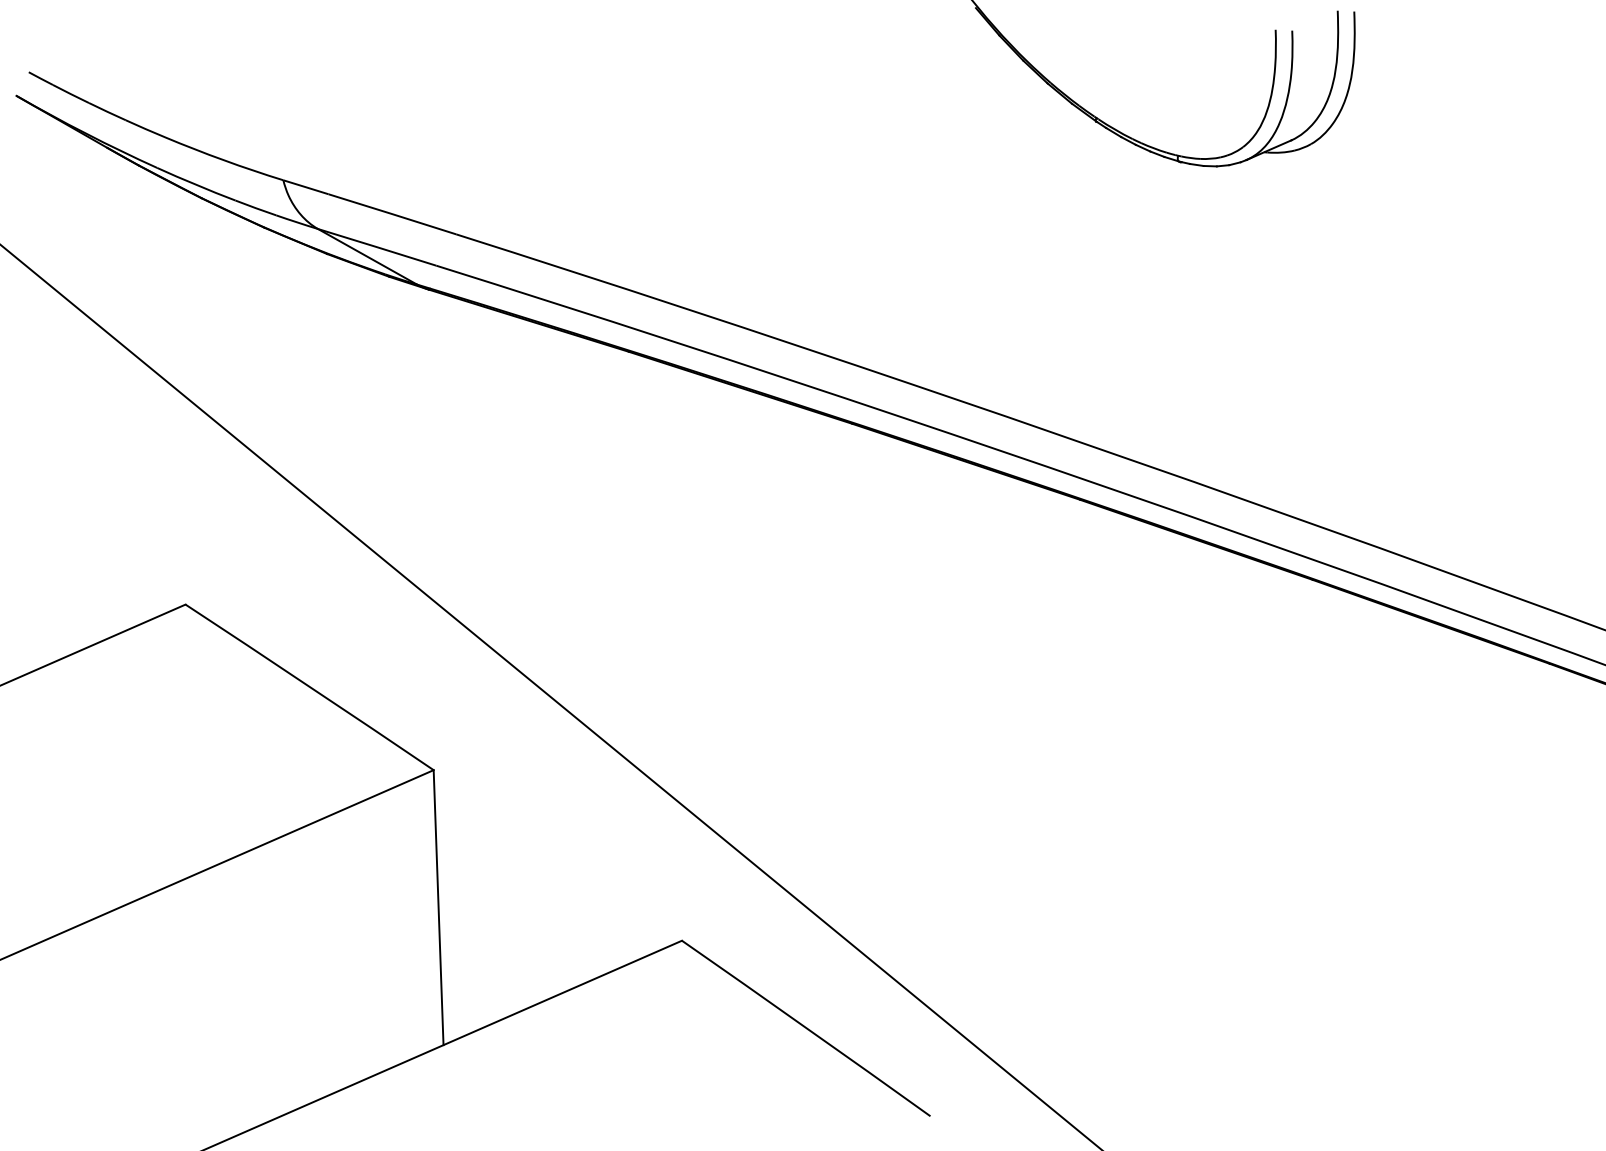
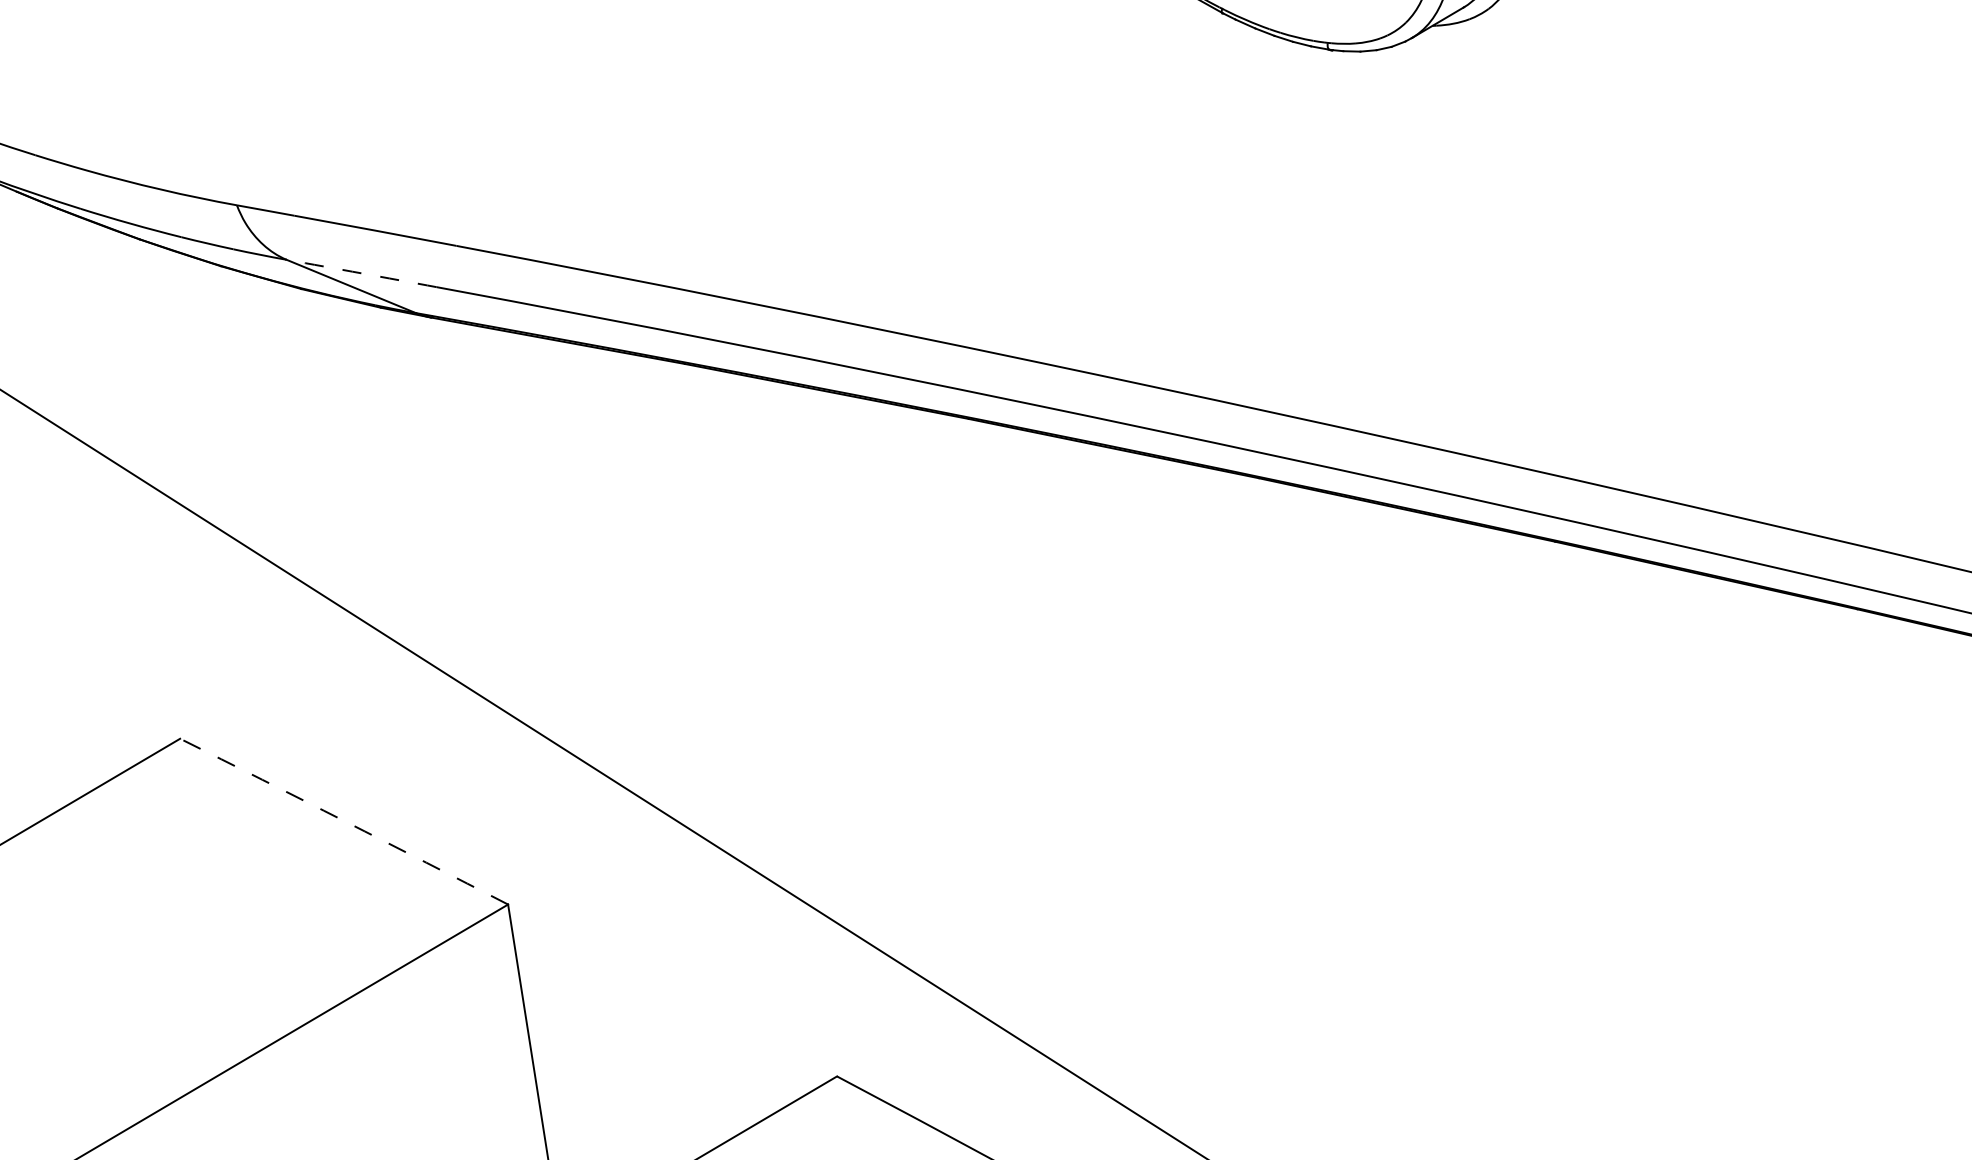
arc: (377, 247) -> (362, 273), solid -> dashed
arc: (309, 686) -> (343, 820), solid -> dashed

